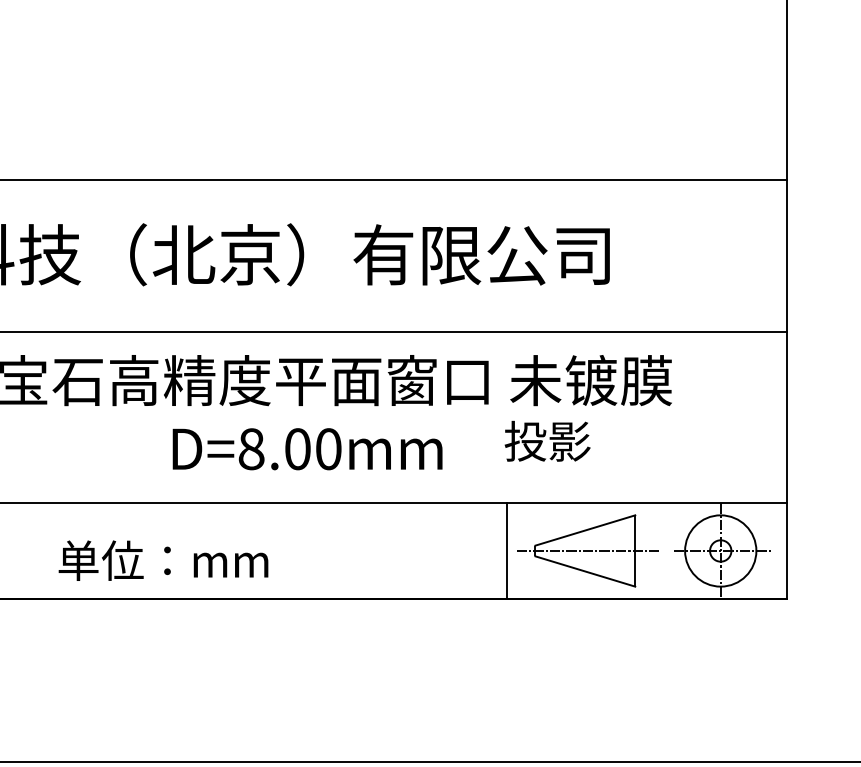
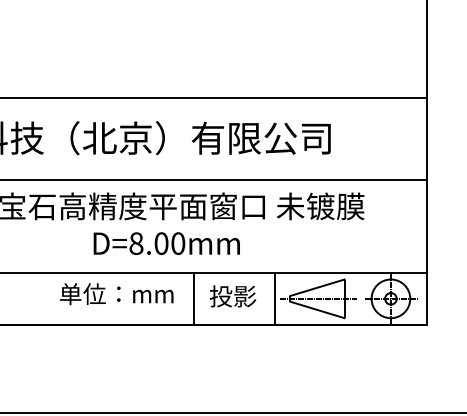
text: (546, 441) -> (232, 296), moved
line: (358, 550) -> (194, 298), added
text: (163, 561) -> (116, 294), moved

